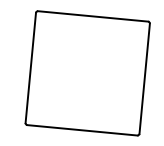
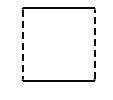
line: (30, 68) -> (22, 44), solid -> dashed
line: (144, 78) -> (94, 44), solid -> dashed

